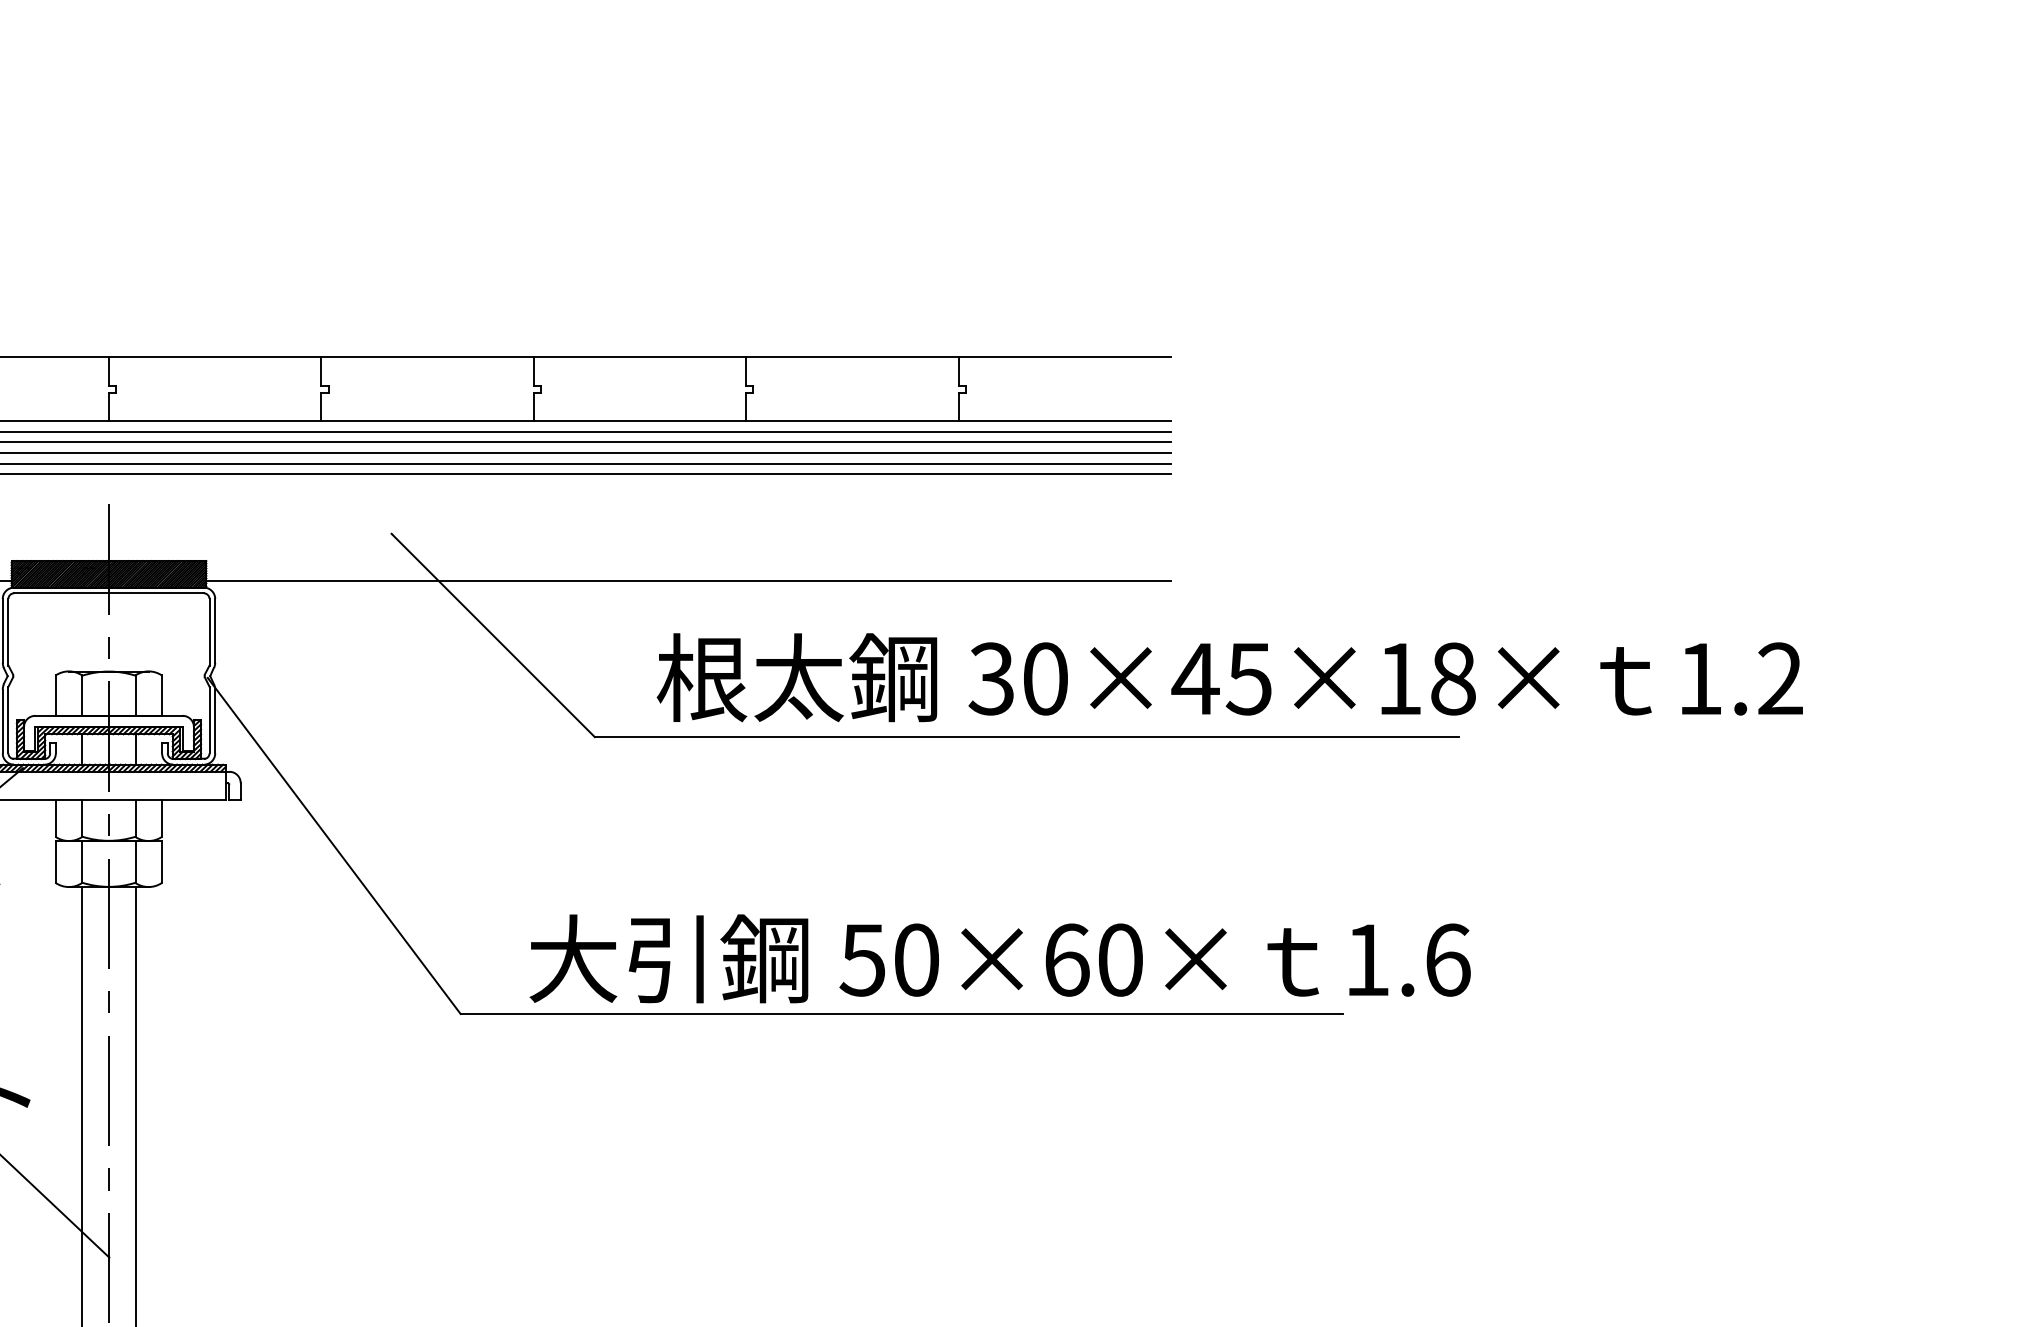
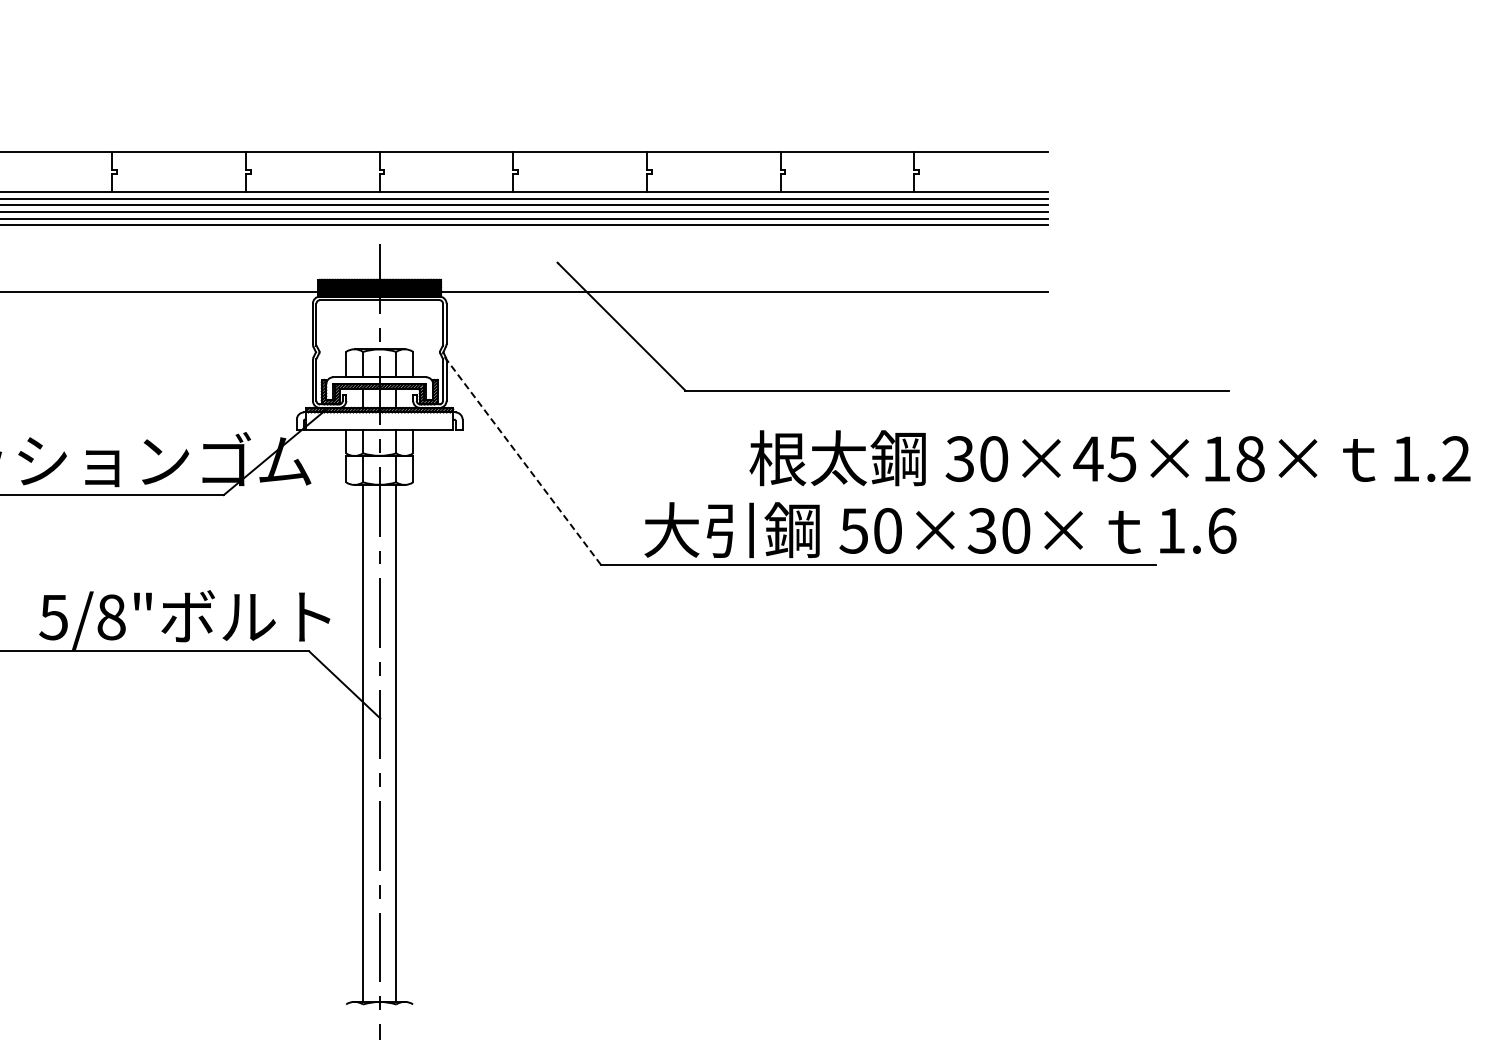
text: (1229, 678) -> (1109, 458), moved
line: (334, 844) -> (521, 458), solid -> dashed
text: (1065, 959) -> (981, 530), 50×60× -> 50×30×

